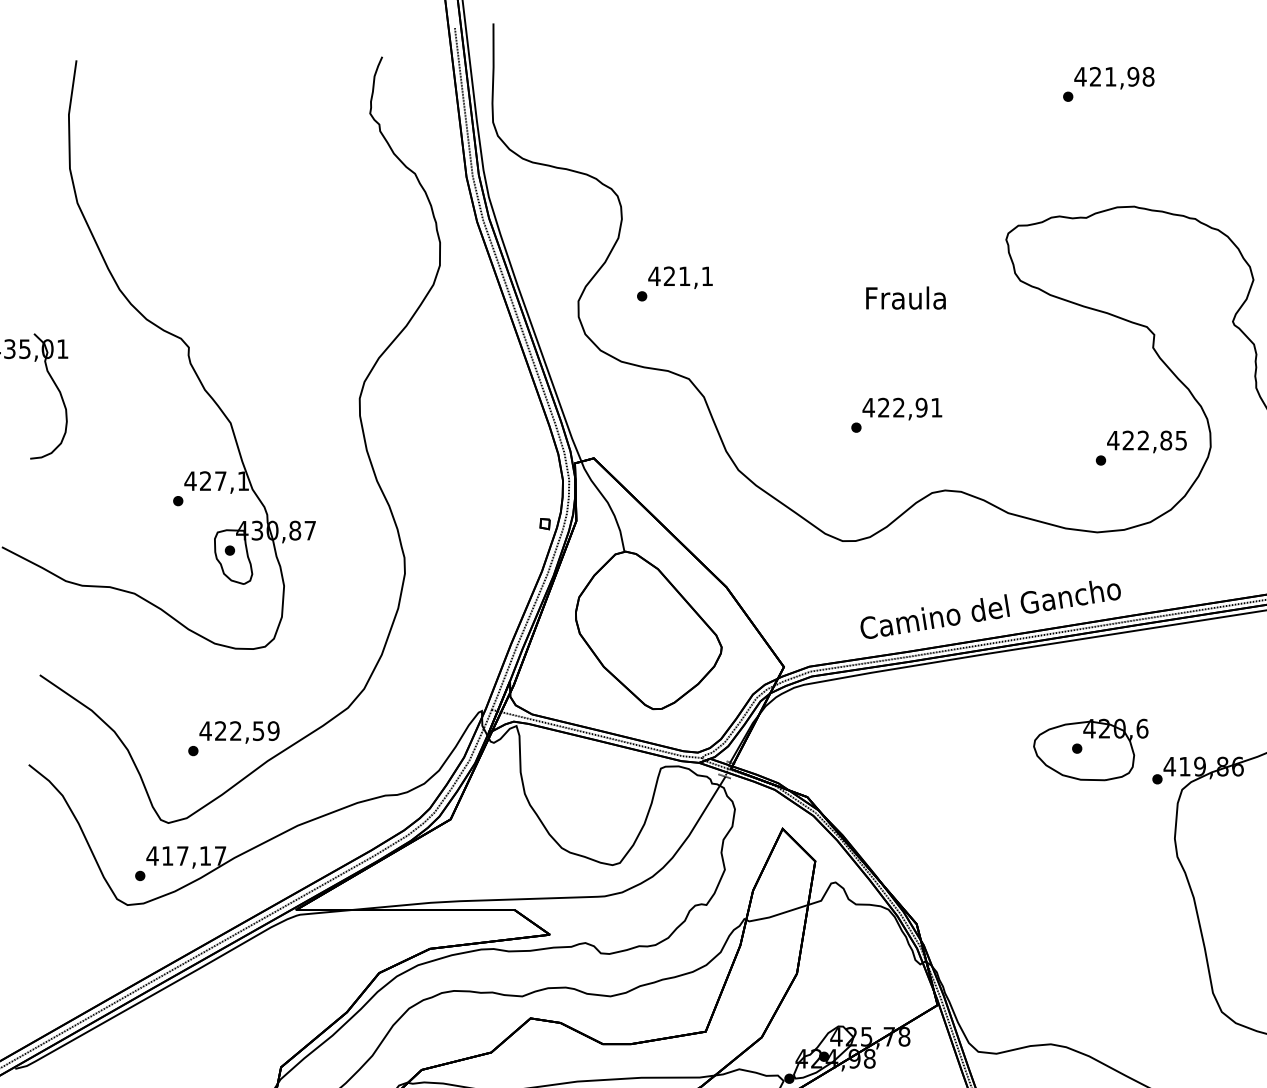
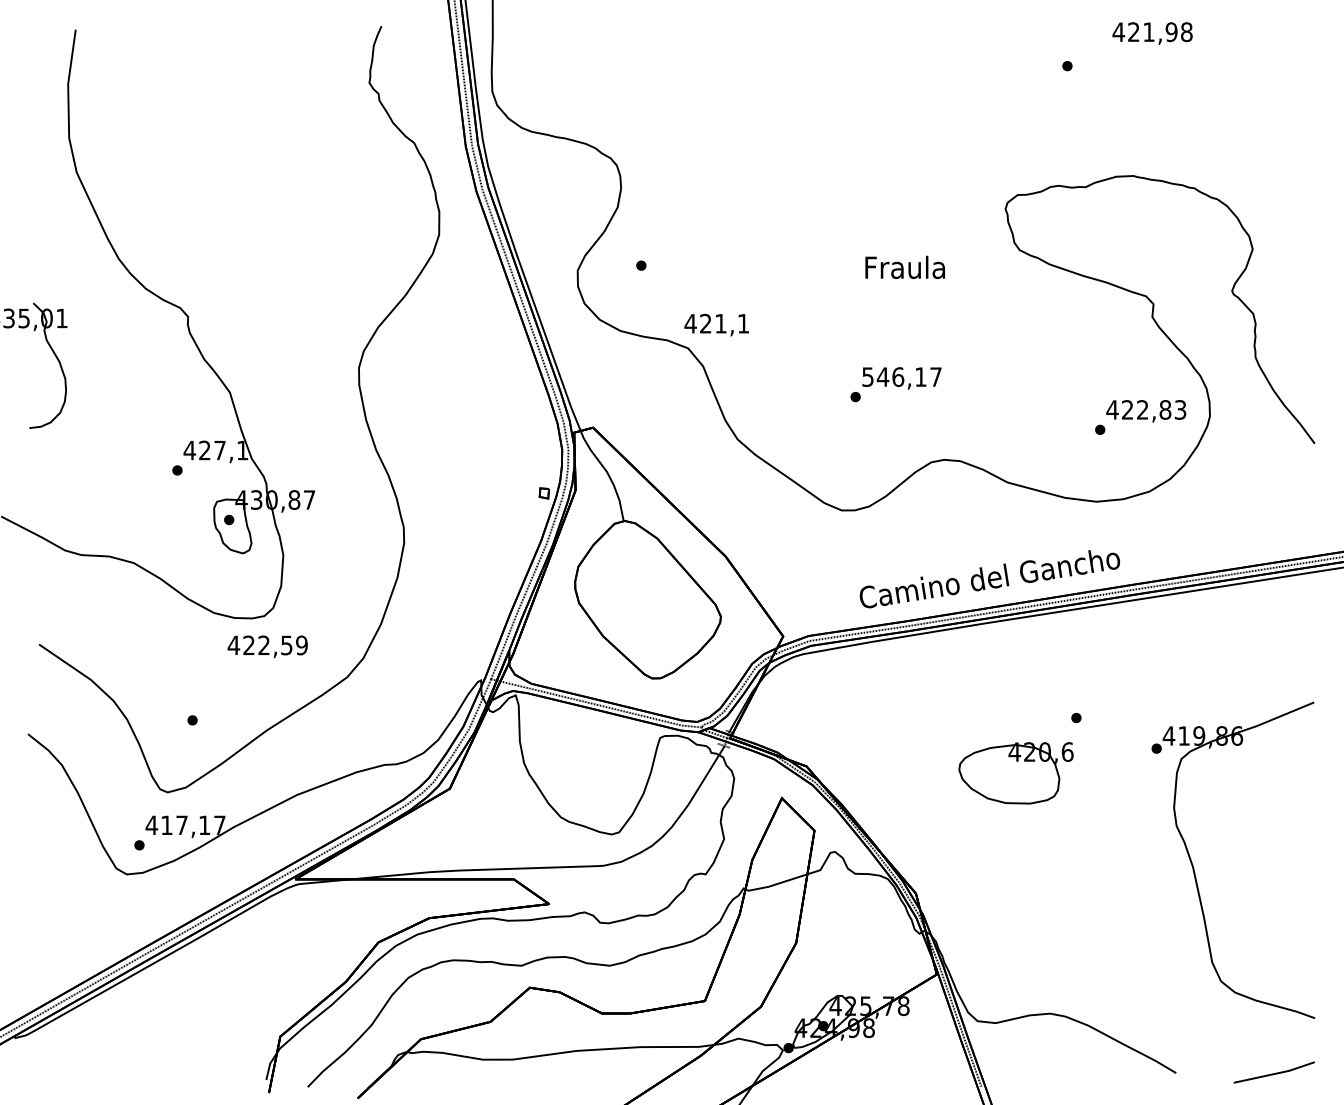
text: (1114, 78) -> (1152, 33), moved
text: (680, 277) -> (716, 324), moved
text: (902, 408) -> (901, 377), 422,91 -> 546,17
text: (1181, 440) -> (1180, 409), 422,85 -> 422,83
text: (239, 732) -> (267, 646), moved
part: (1090, 750) -> (1015, 773), moved

